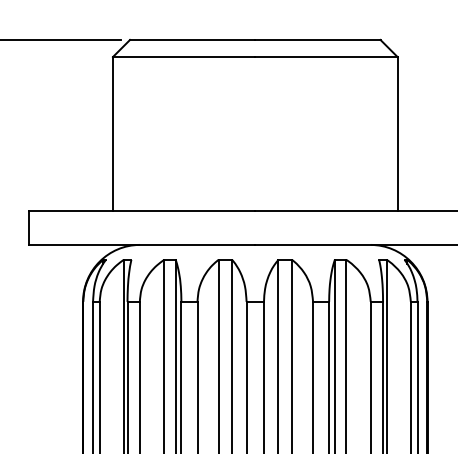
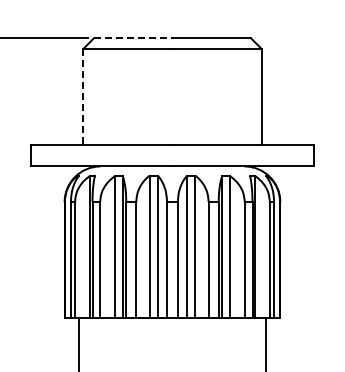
line: (192, 40) -> (133, 38), solid -> dashed
line: (113, 134) -> (83, 97), solid -> dashed

